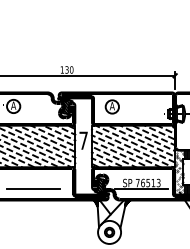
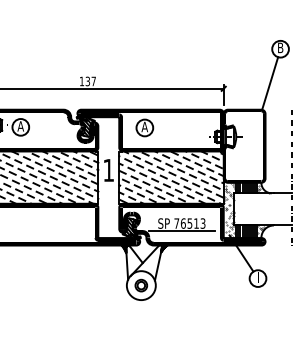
text: (71, 69) -> (93, 81), 130 -> 137
text: (83, 140) -> (108, 170), 7 -> 1
line: (33, 188) -> (45, 230), removed

